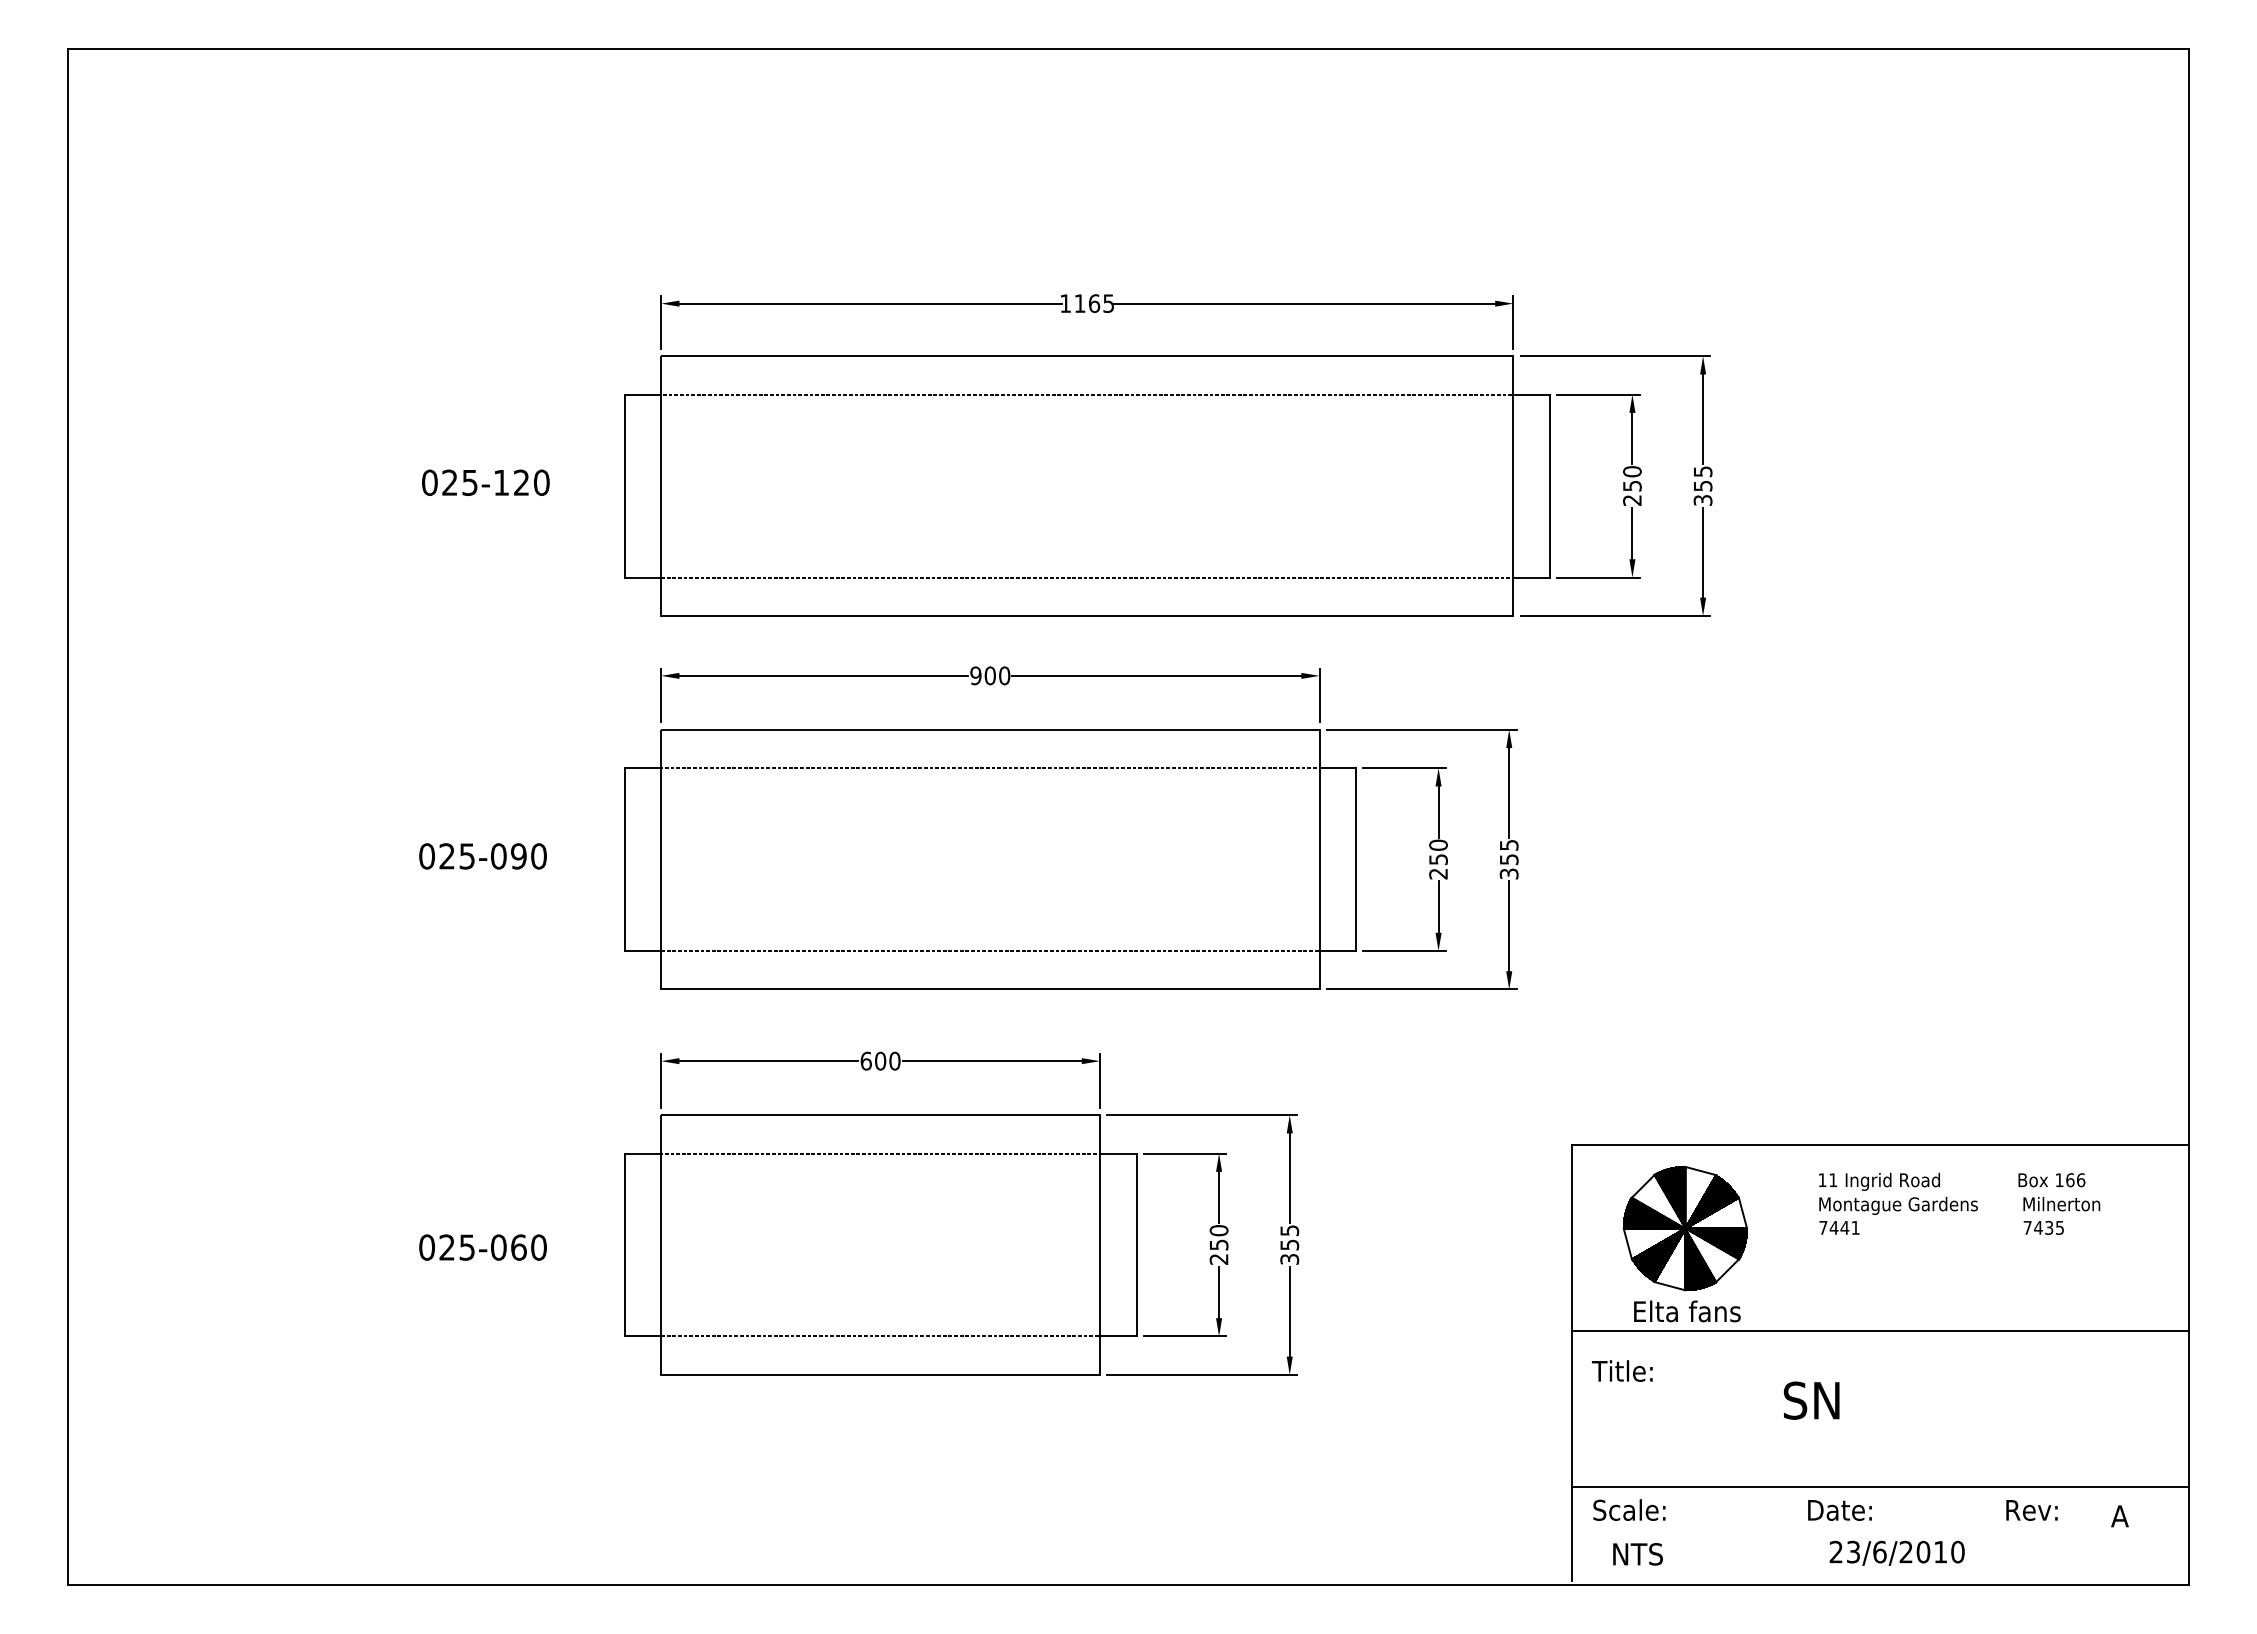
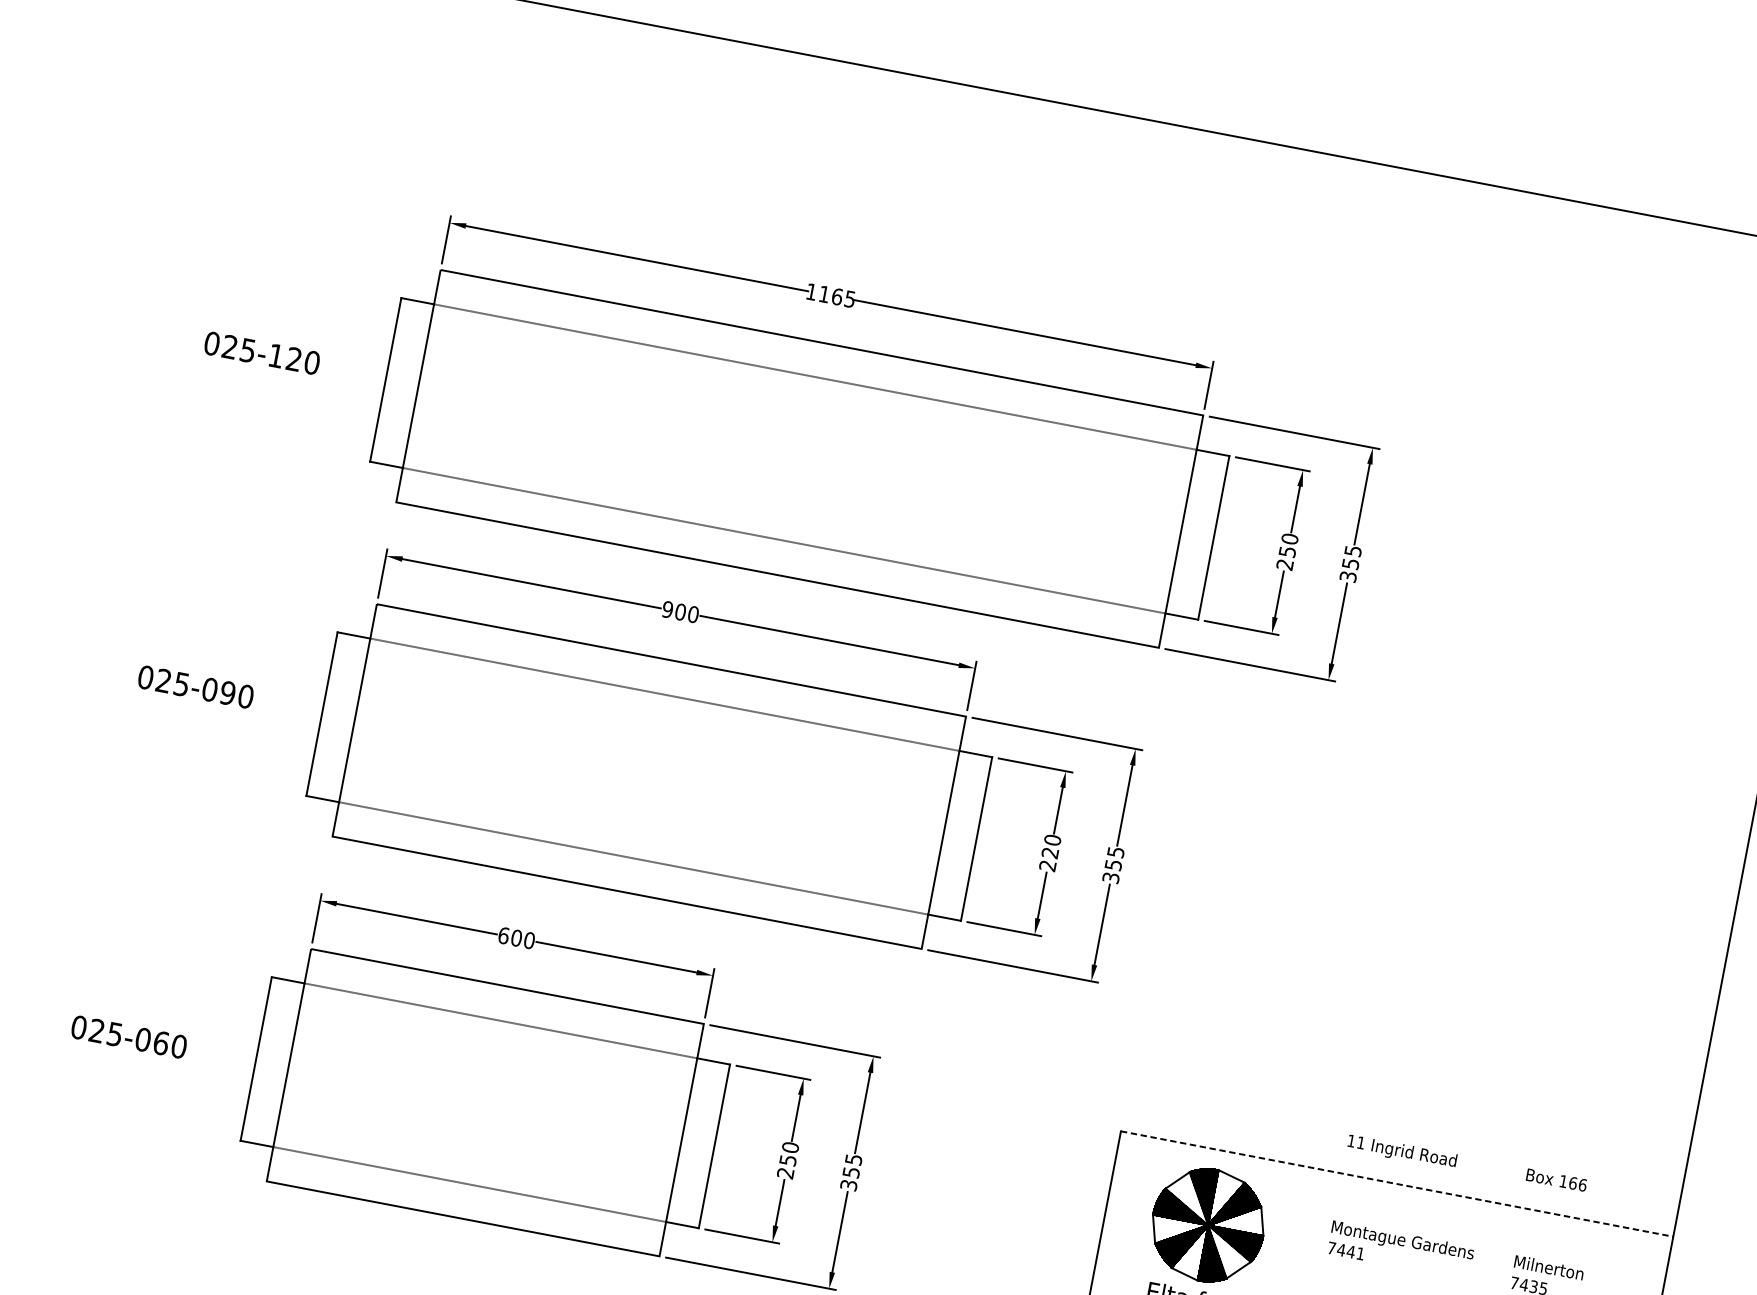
text: (1438, 859) -> (1050, 852), 250 -> 220
line: (1880, 1145) -> (1396, 1184), solid -> dashed
text: (1952, 1181) -> (1467, 1164), moved

